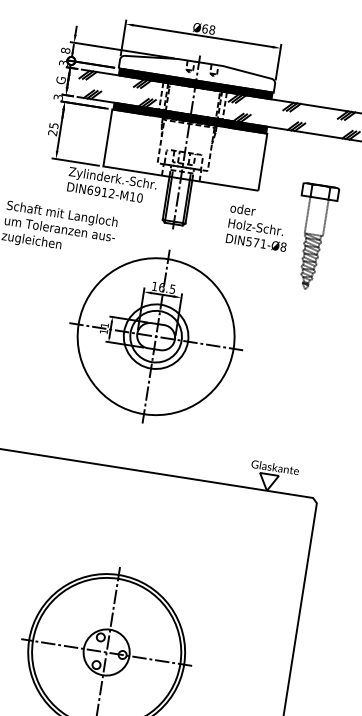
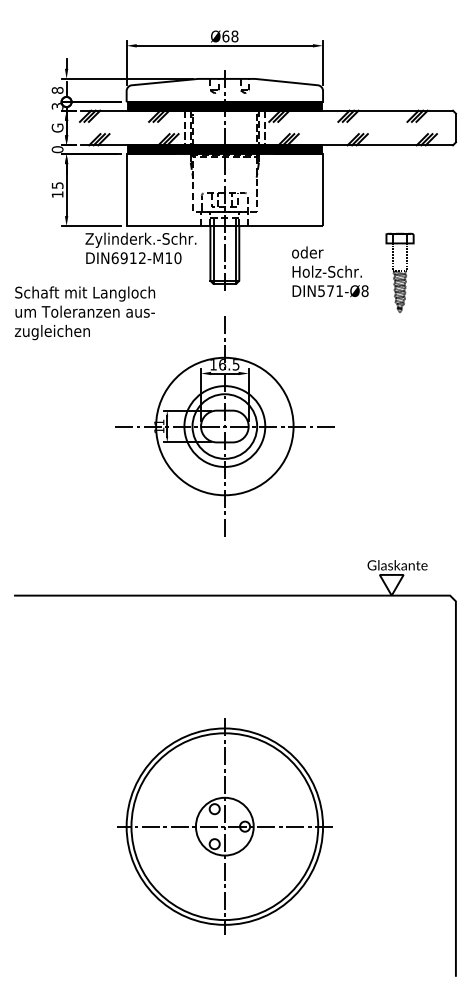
text: (58, 97) -> (57, 149), 3 -> 0
text: (52, 132) -> (57, 194), 25 -> 15
part: (313, 236) -> (399, 272), size x0.6
circle: (155, 336) -> (224, 426), size x0.7

